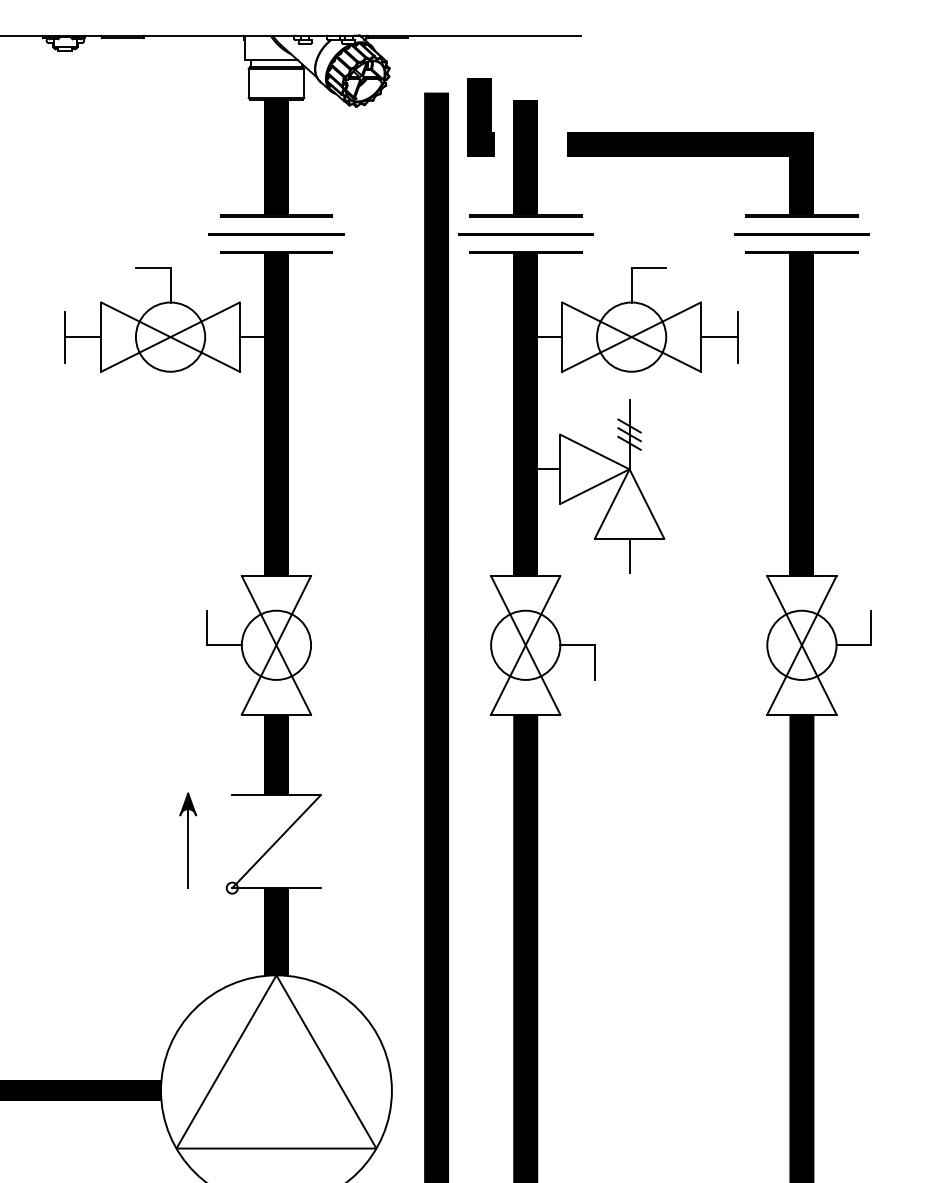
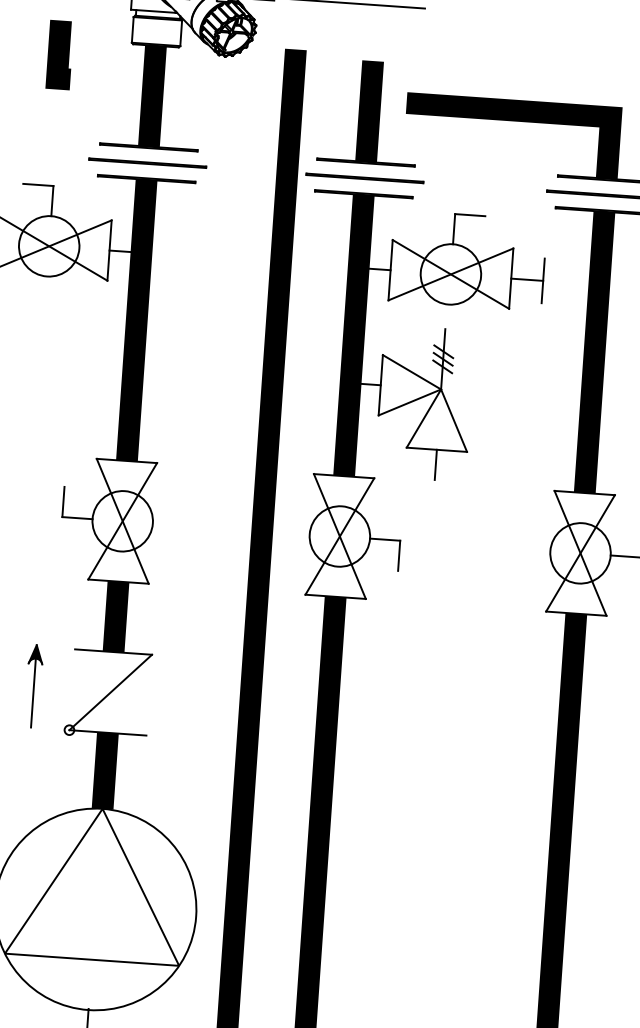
line: (480, 117) -> (59, 54), moved

